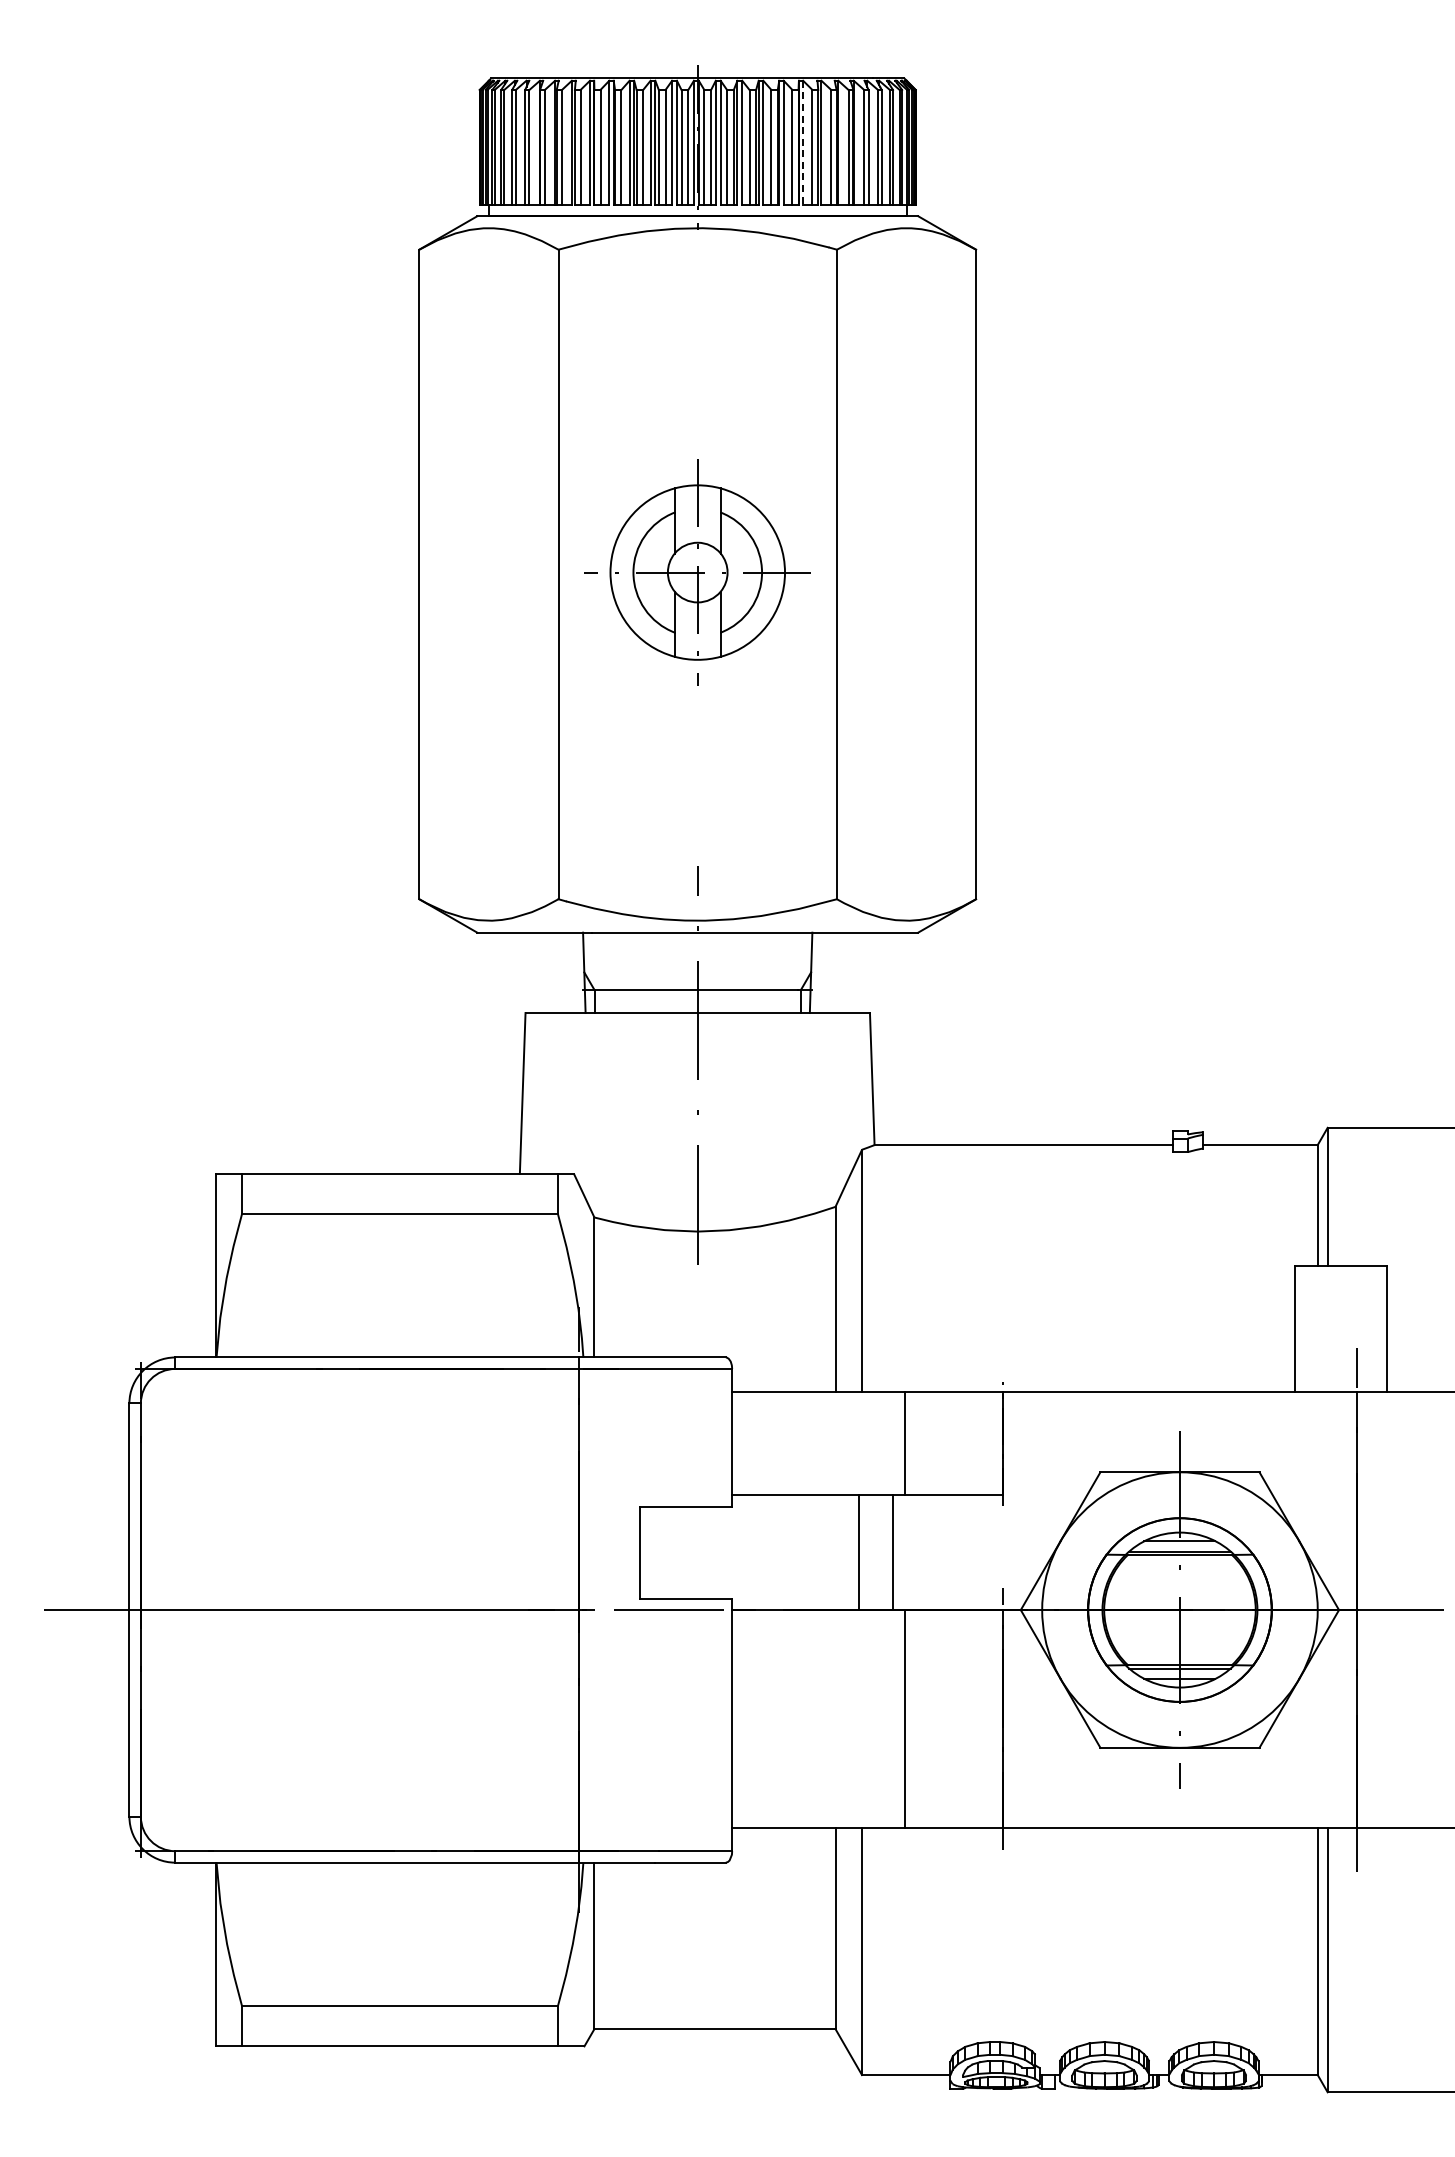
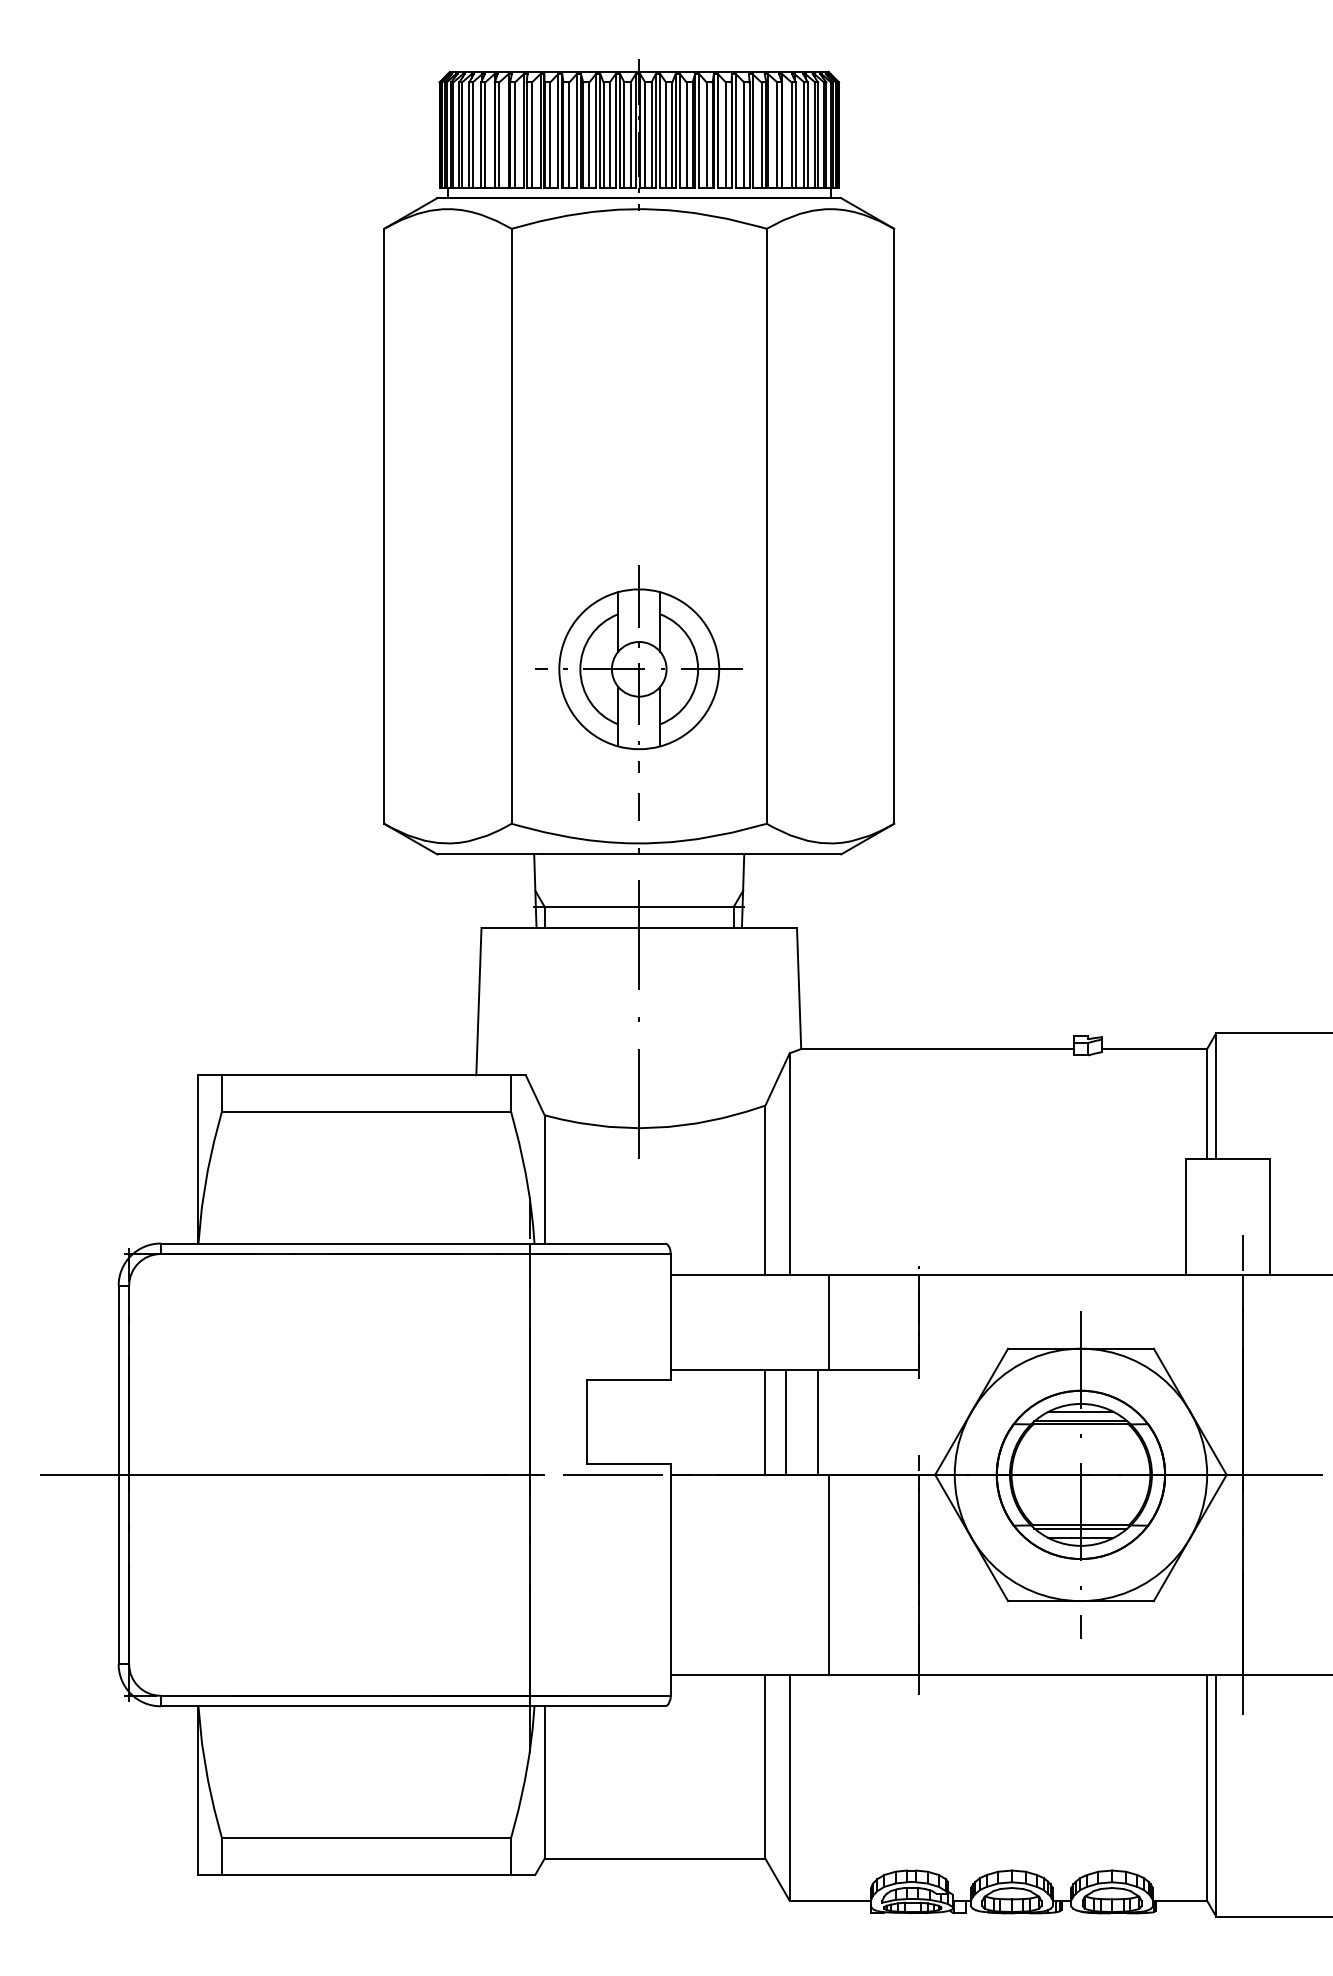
line: (803, 142) -> (736, 130), dashed -> solid
part: (697, 572) -> (639, 669), moved
line: (835, 1552) -> (765, 1422), added

